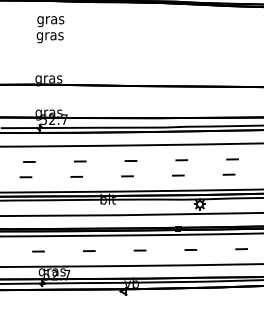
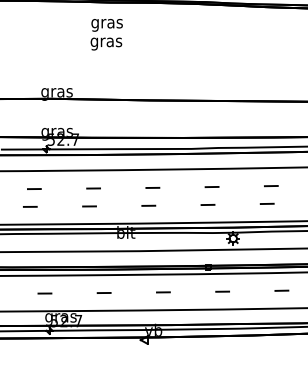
text: (50, 29) -> (106, 34), moved

